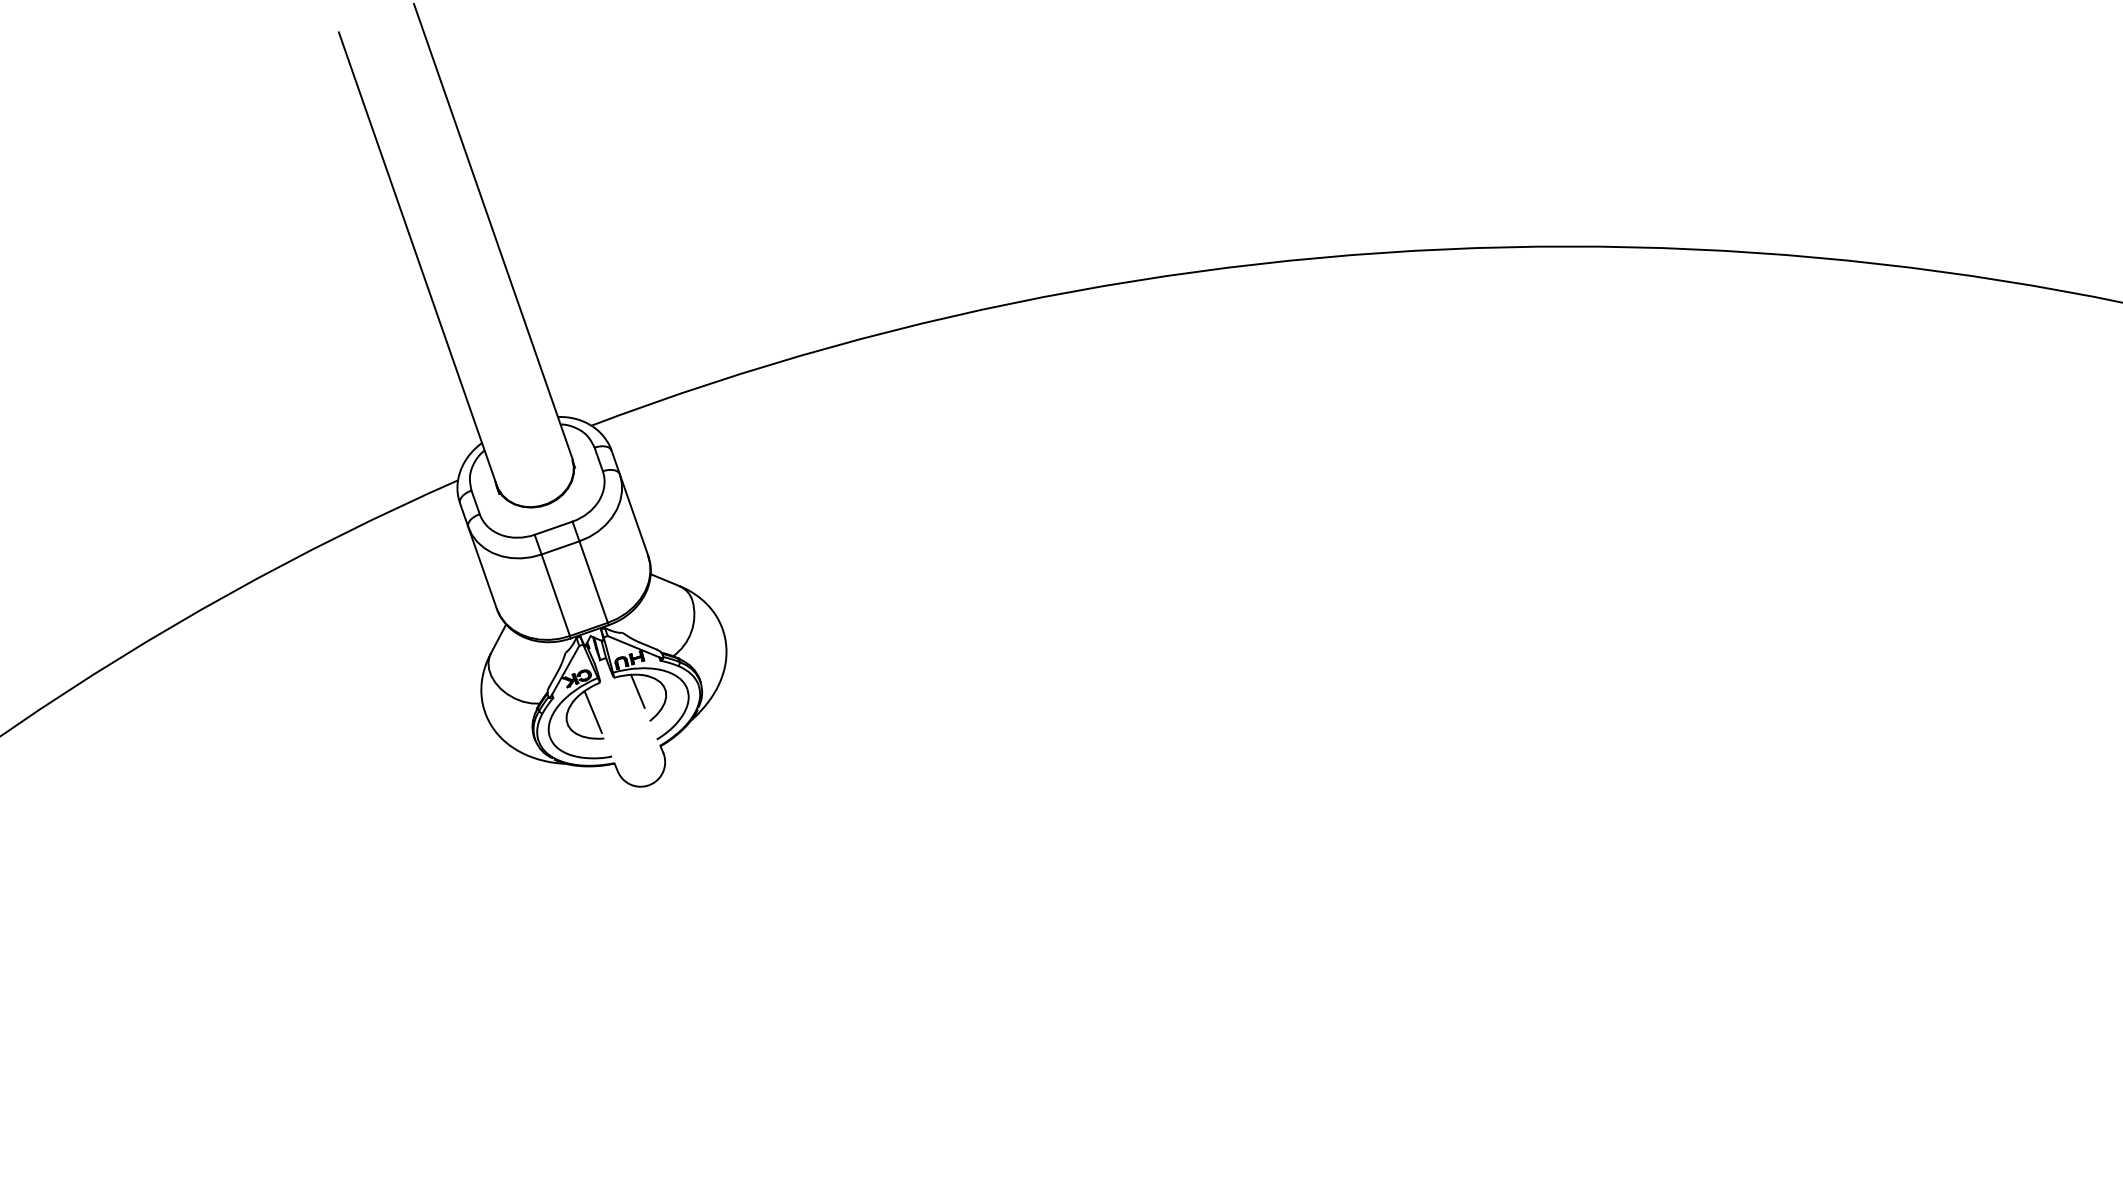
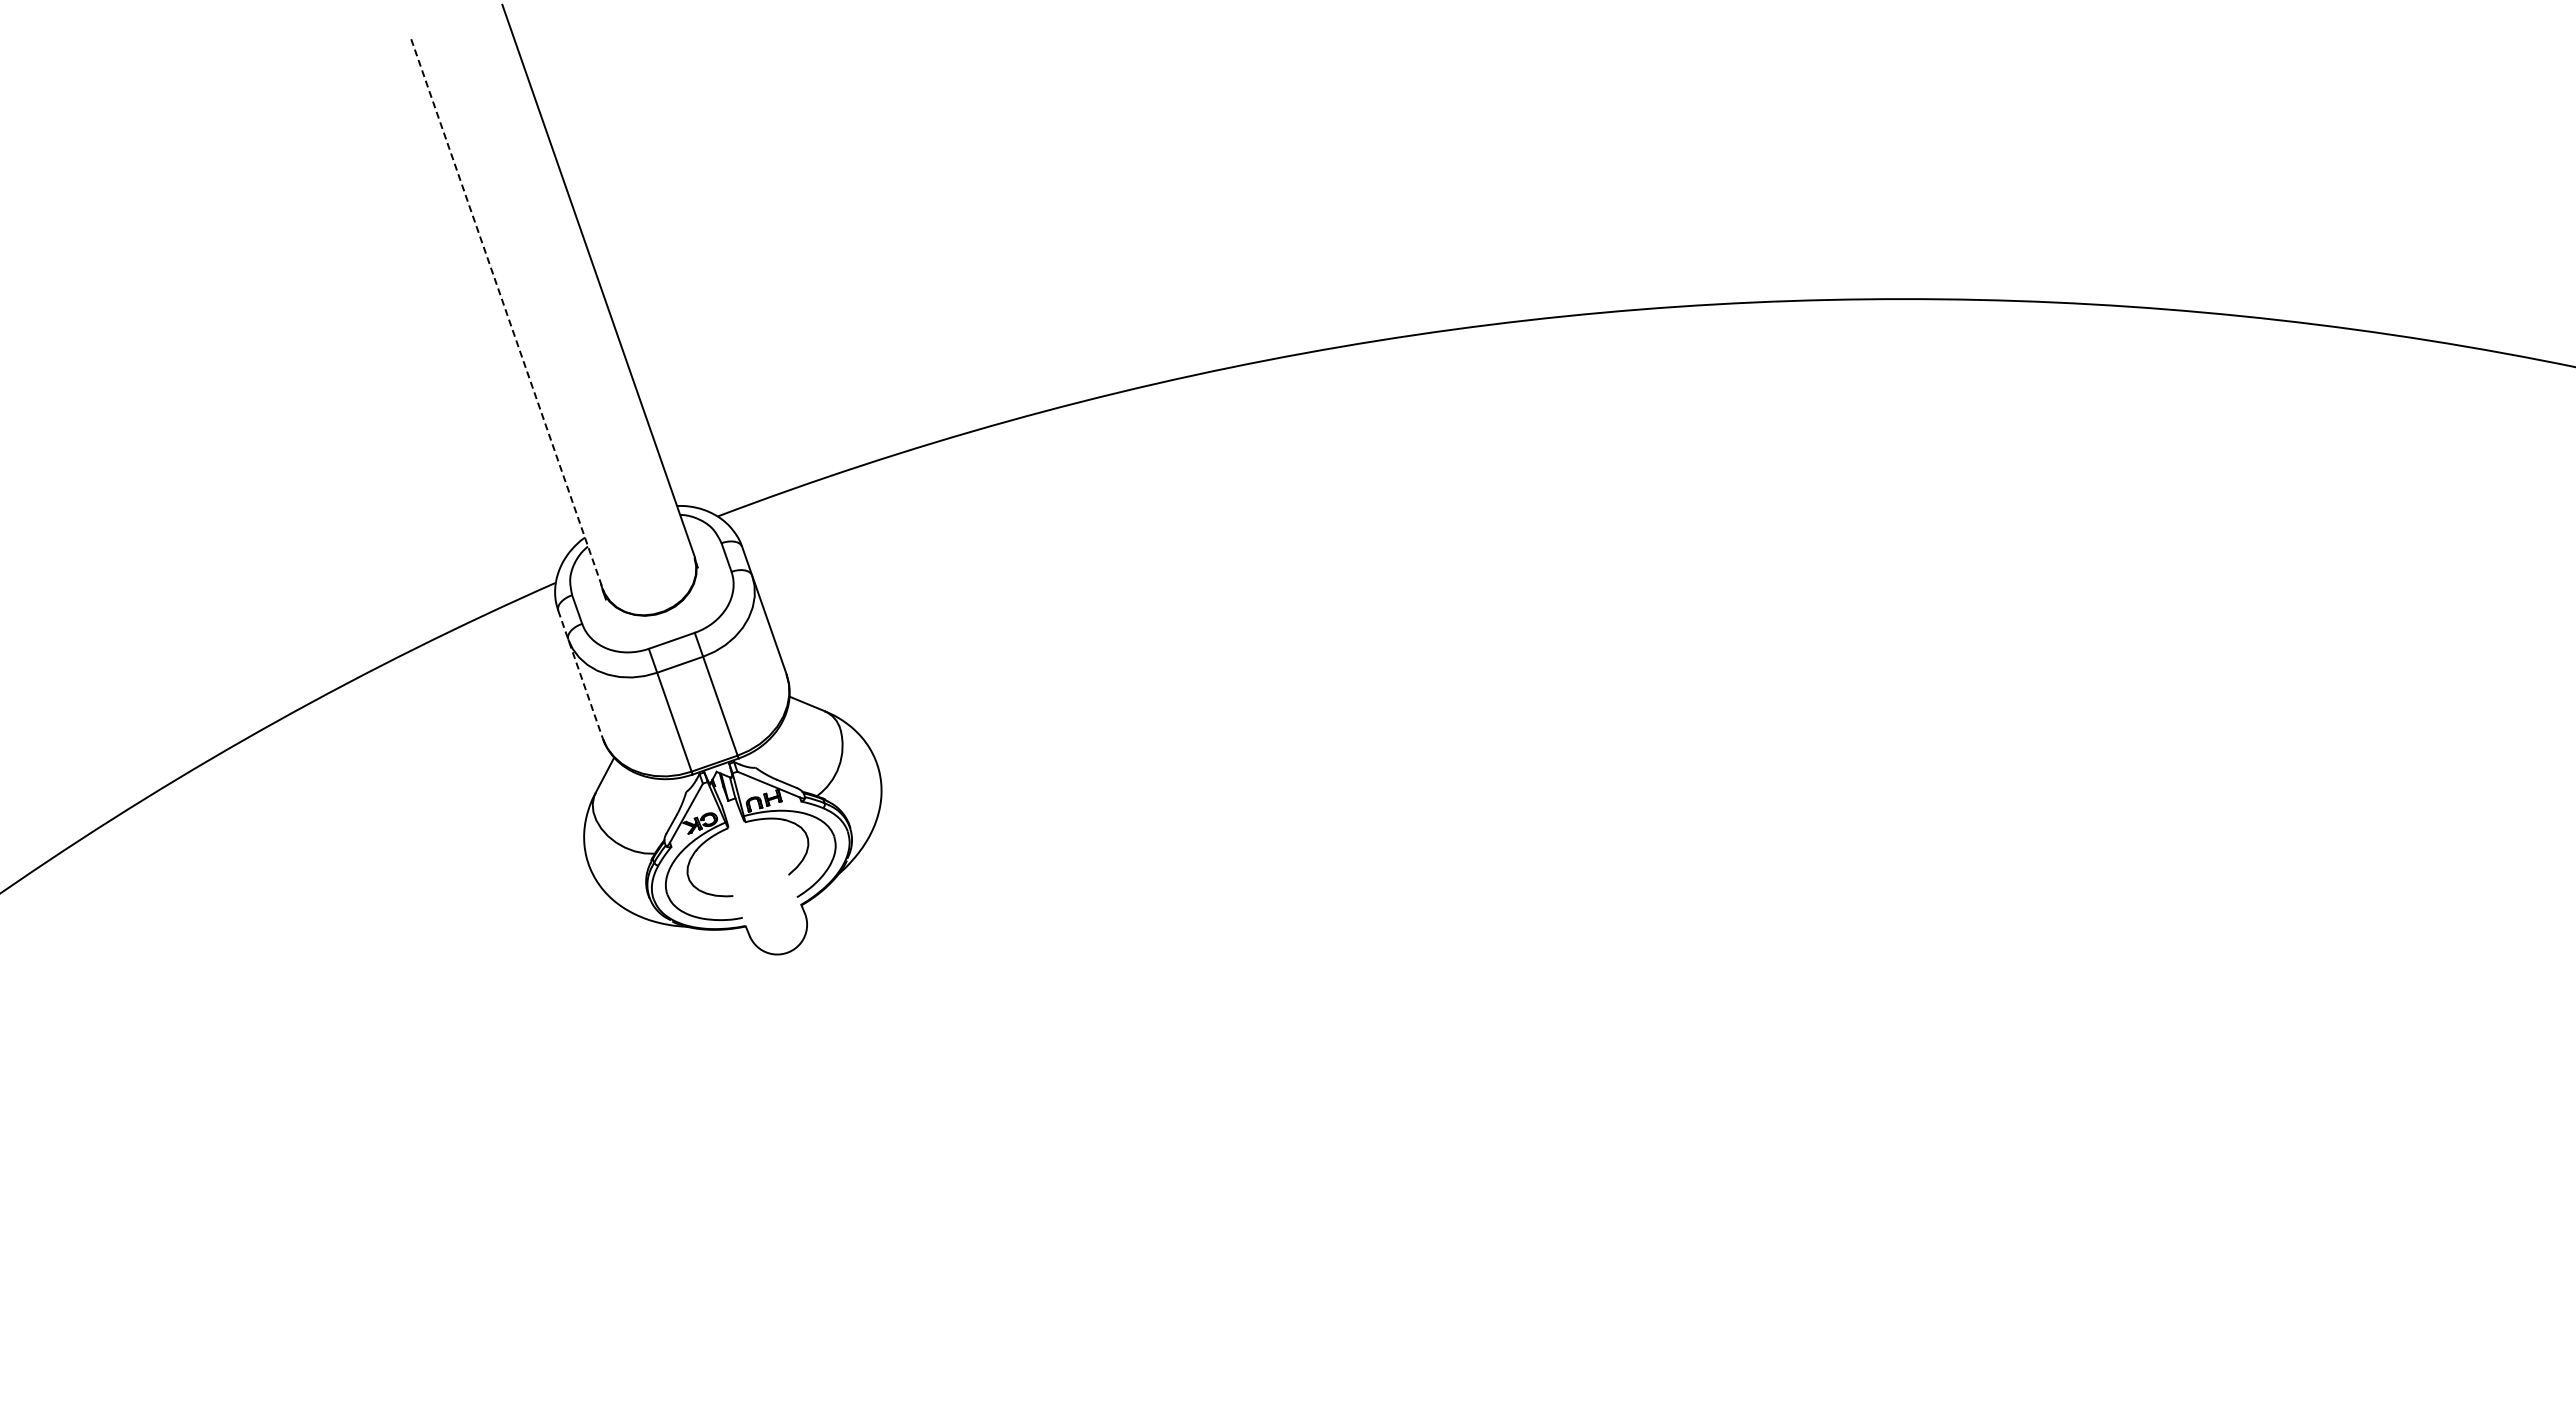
line: (418, 259) -> (507, 314), solid -> dashed
line: (478, 555) -> (580, 674), solid -> dashed
line: (637, 691) -> (773, 838), removed
line: (592, 711) -> (719, 863), removed

